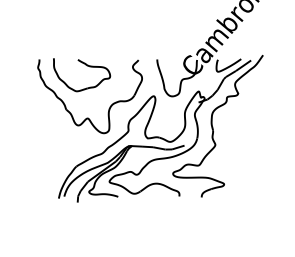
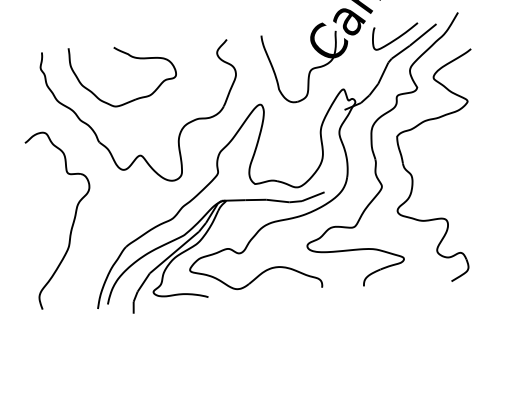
part: (232, 139) -> (413, 173), added
part: (43, 148) -> (62, 217), added

